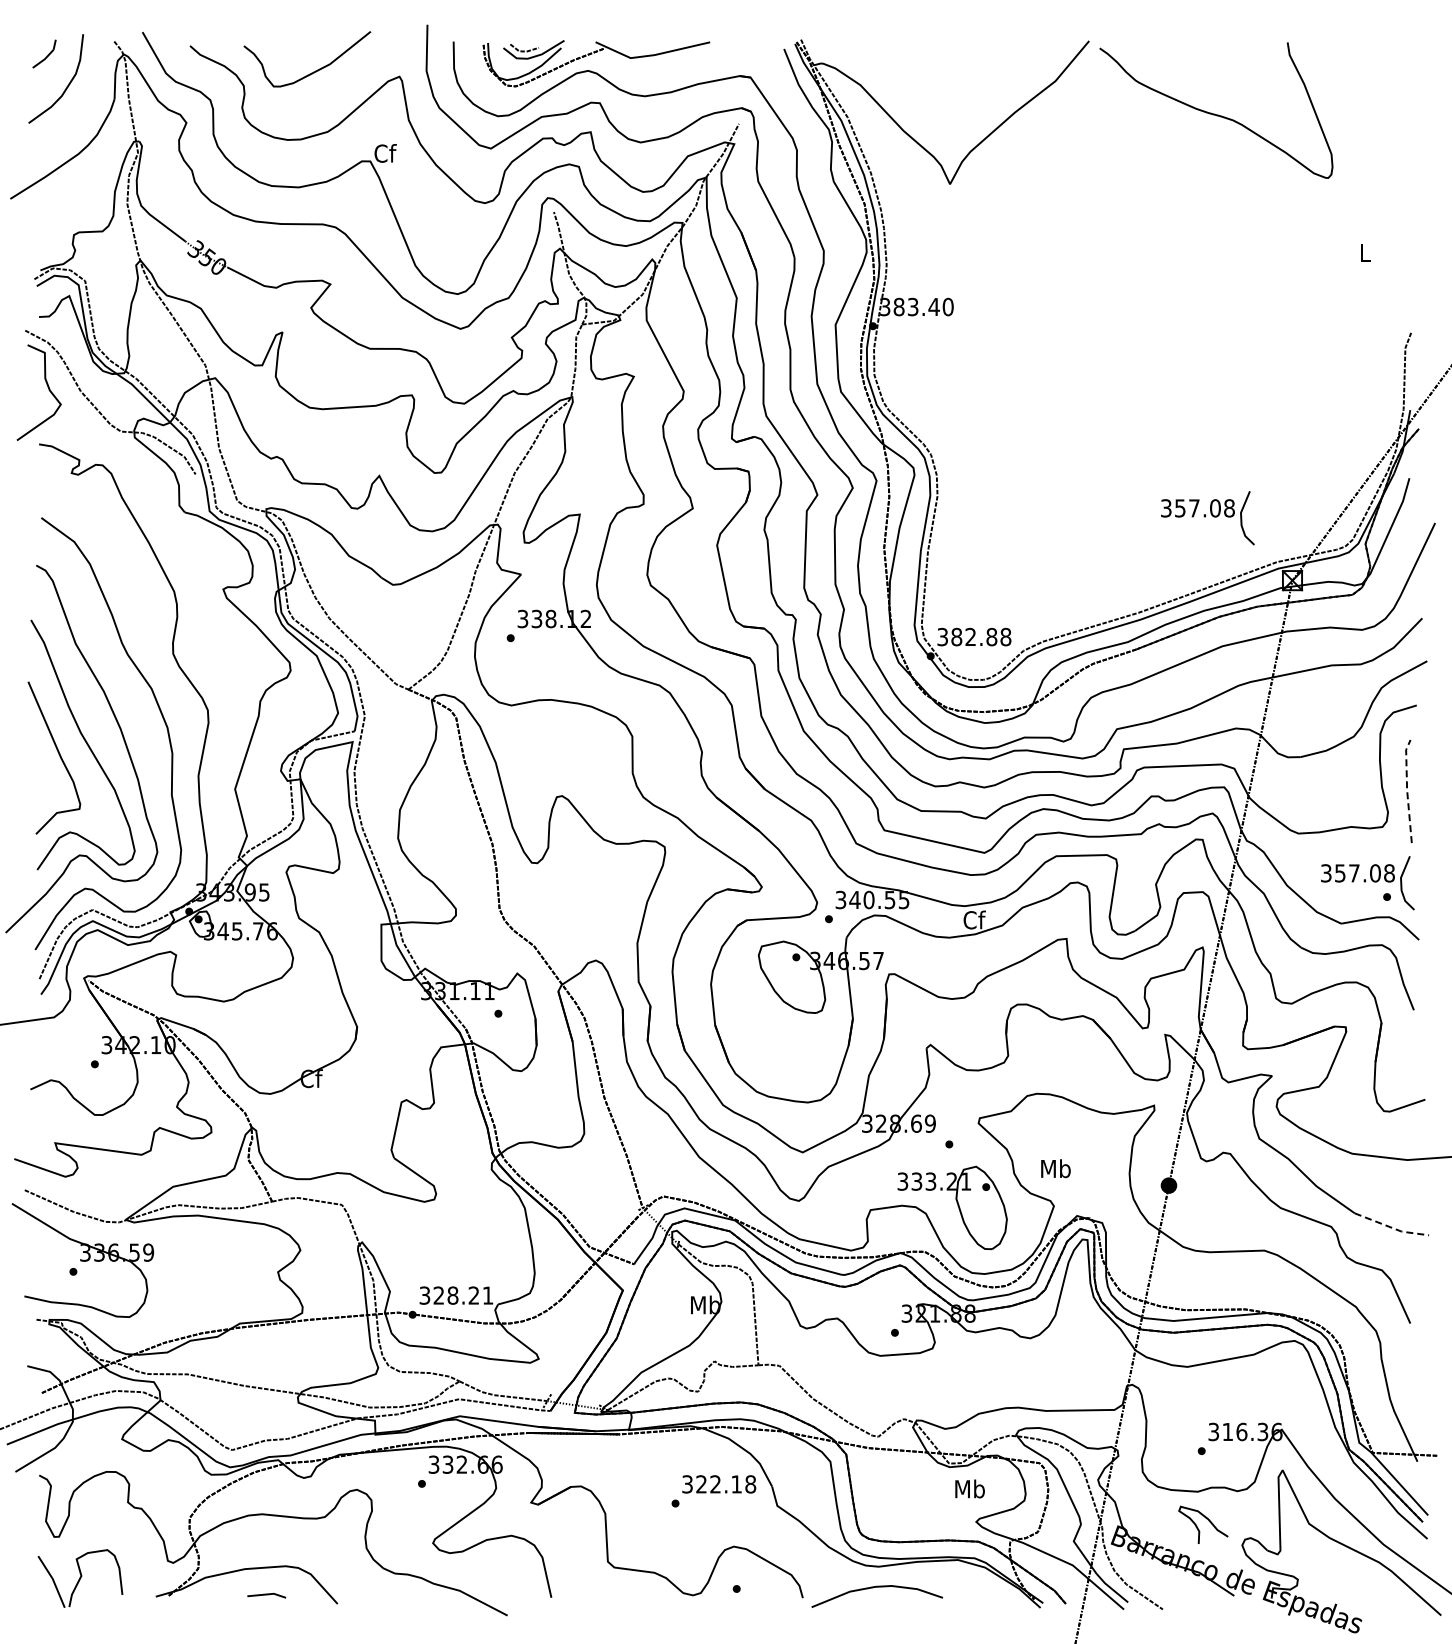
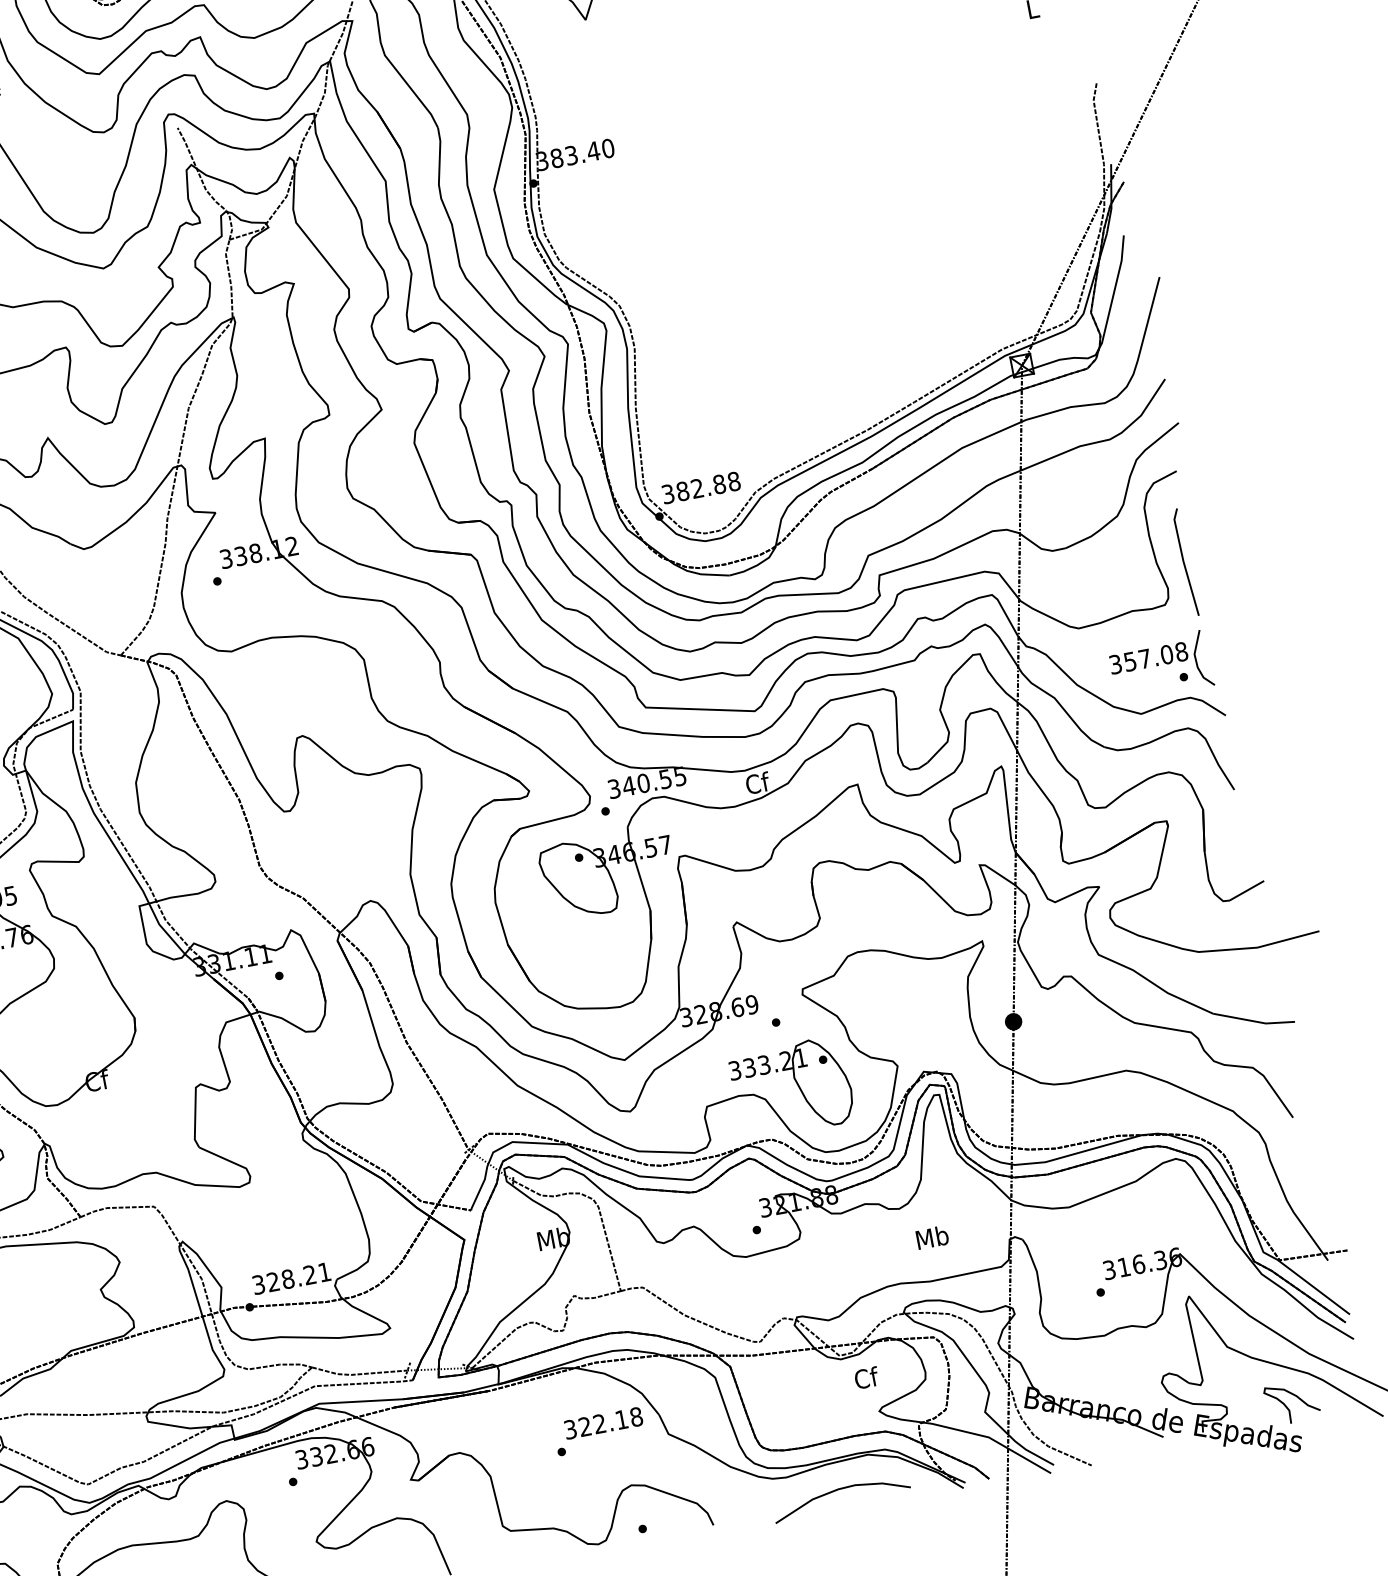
part: (1207, 518) -> (920, 317), removed
line: (1407, 790) -> (1183, 561), dashed -> solid
text: (1055, 1168) -> (931, 1237), moved
line: (1391, 1227) -> (1254, 1021), dashed -> solid
text: (969, 1488) -> (865, 1377), Mb -> Cf
curve: (1206, 1519) -> (1294, 1396), moved
curve: (873, 1588) -> (836, 1491), moved

